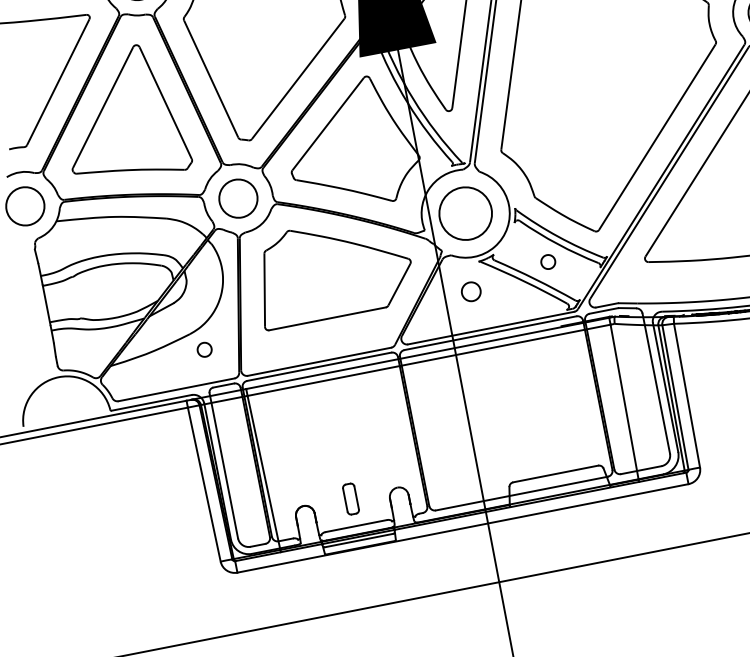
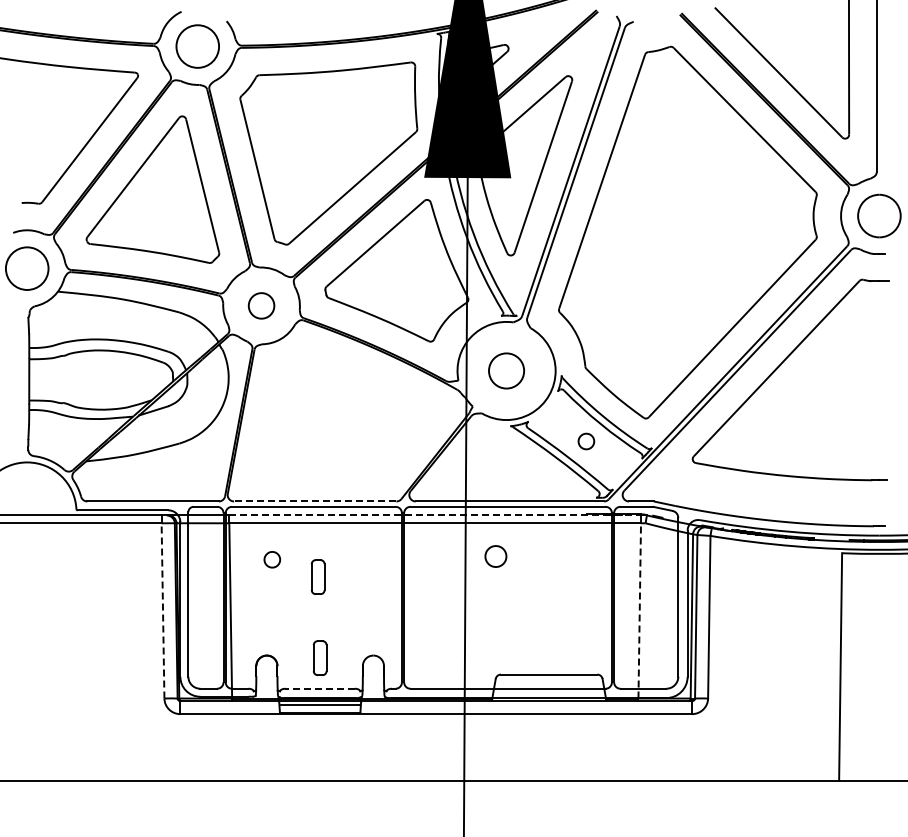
circle: (238, 198) -> (261, 305), size x0.6
circle: (465, 213) -> (506, 370), size x0.6
part: (332, 270) -> (349, 404), removed
part: (470, 291) -> (495, 556), moved
part: (204, 349) -> (272, 559), moved
line: (428, 353) -> (435, 515), solid -> dashed
line: (318, 361) -> (314, 501), solid -> dashed
line: (624, 401) -> (639, 610), solid -> dashed
part: (334, 427) -> (317, 576), added
line: (204, 484) -> (163, 610), solid -> dashed
line: (356, 525) -> (320, 688), solid -> dashed

